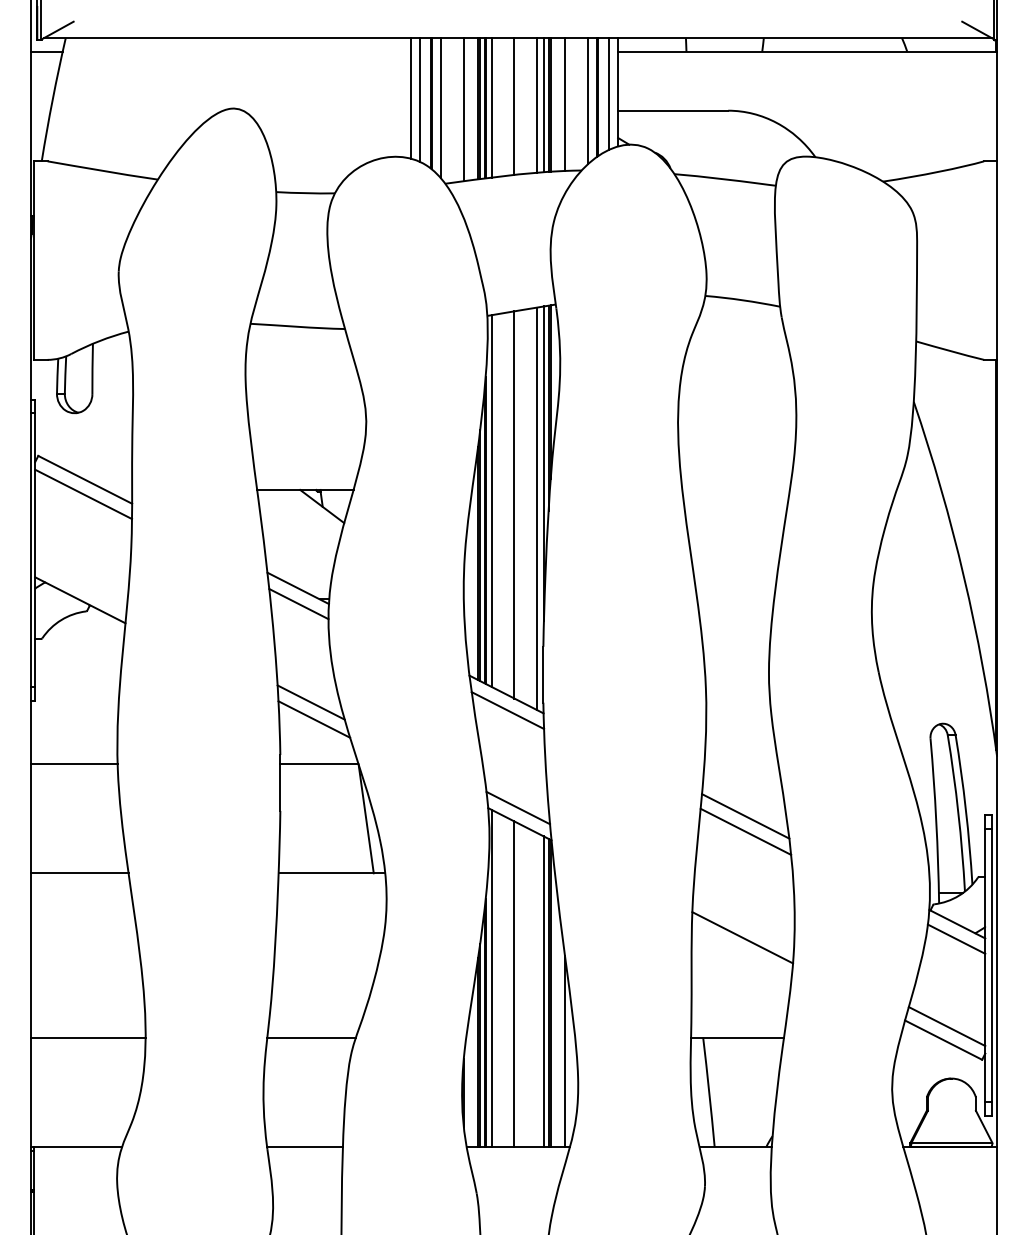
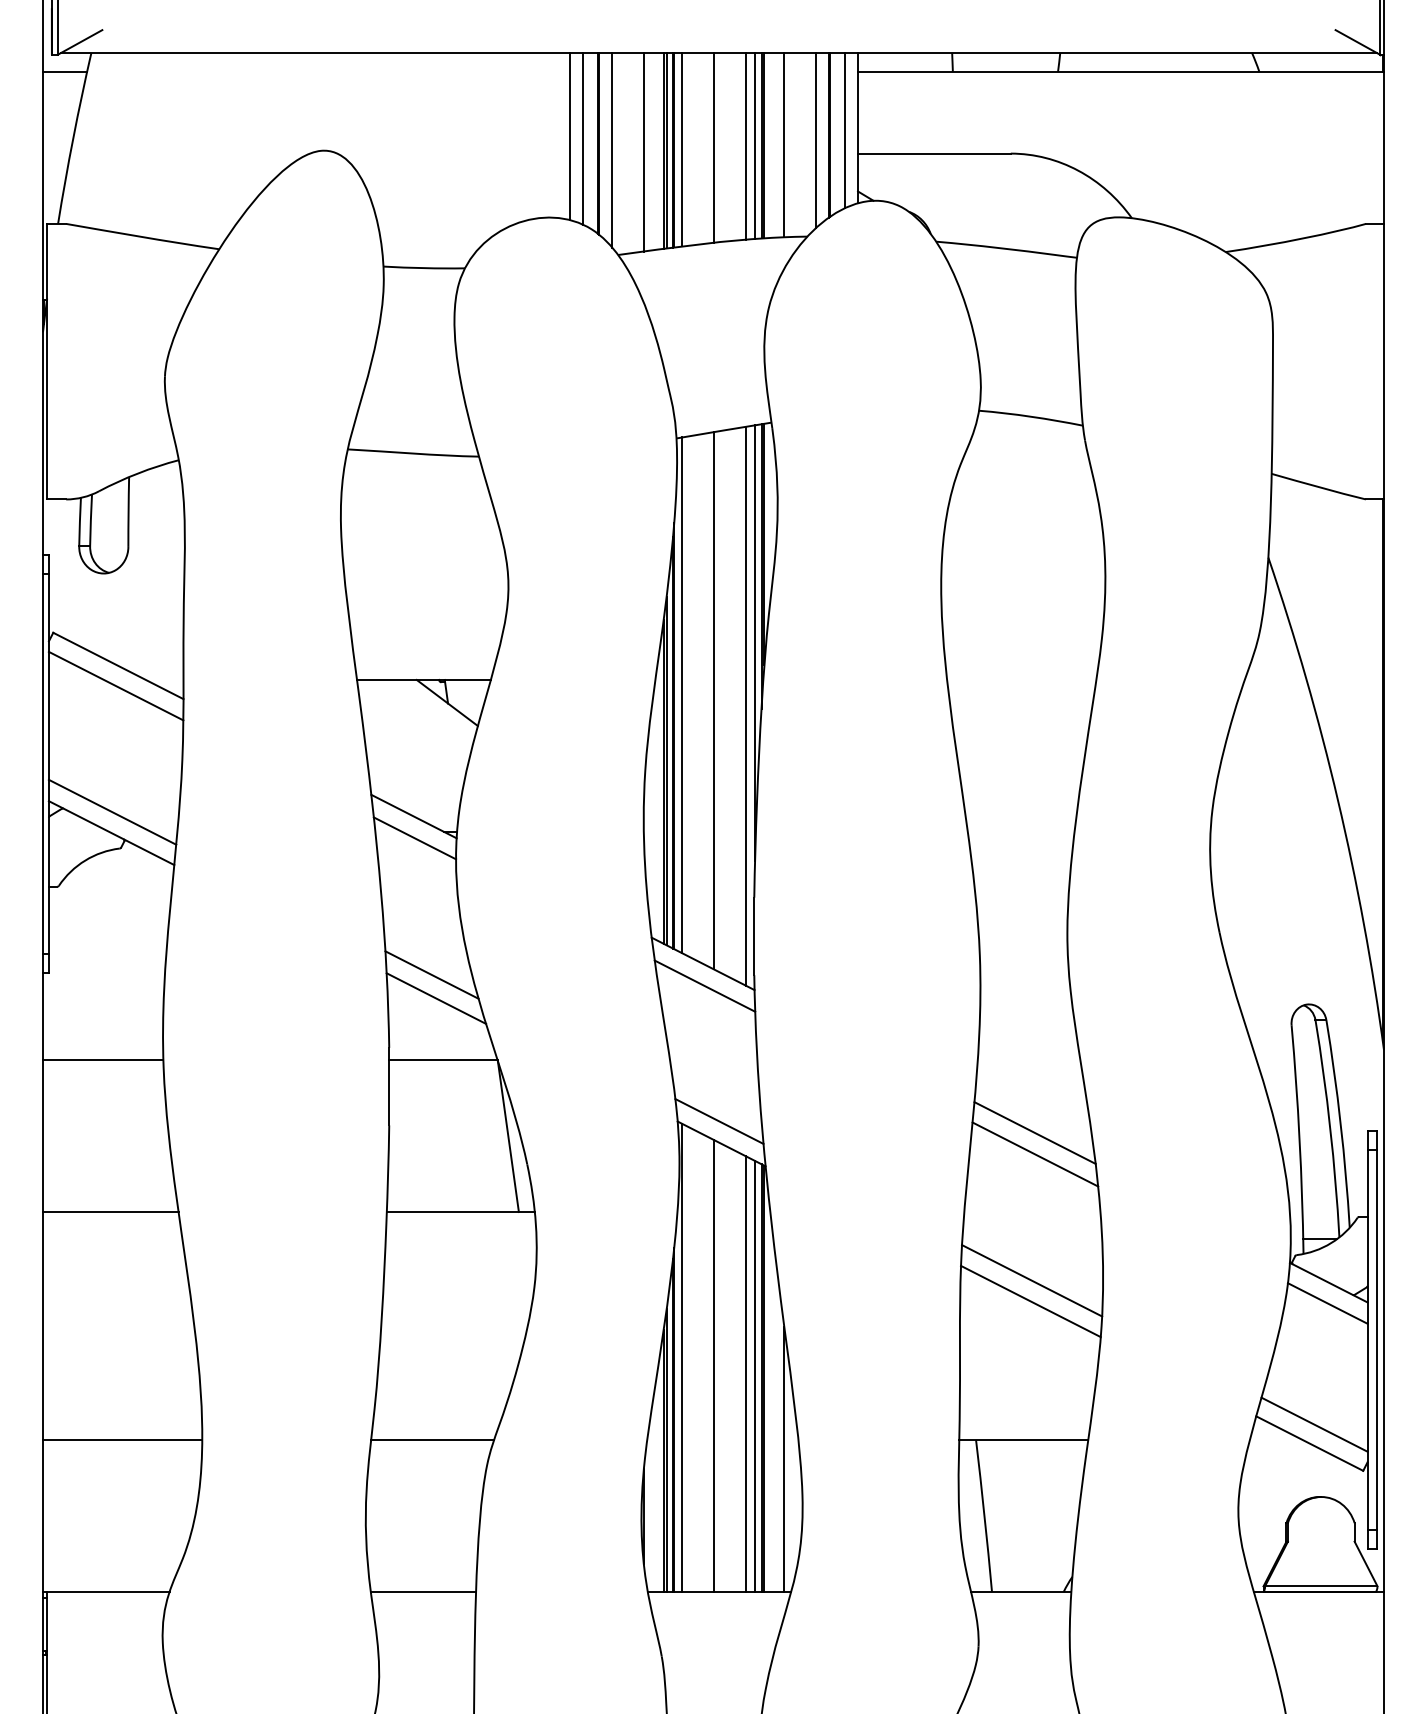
line: (80, 584) -> (111, 811), added
line: (743, 922) -> (1032, 1280), added
line: (537, 990) -> (746, 1374), added

